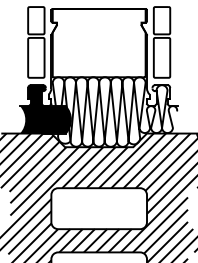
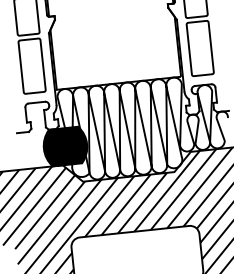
fill: (32, 109) -> (34, 135), removed

